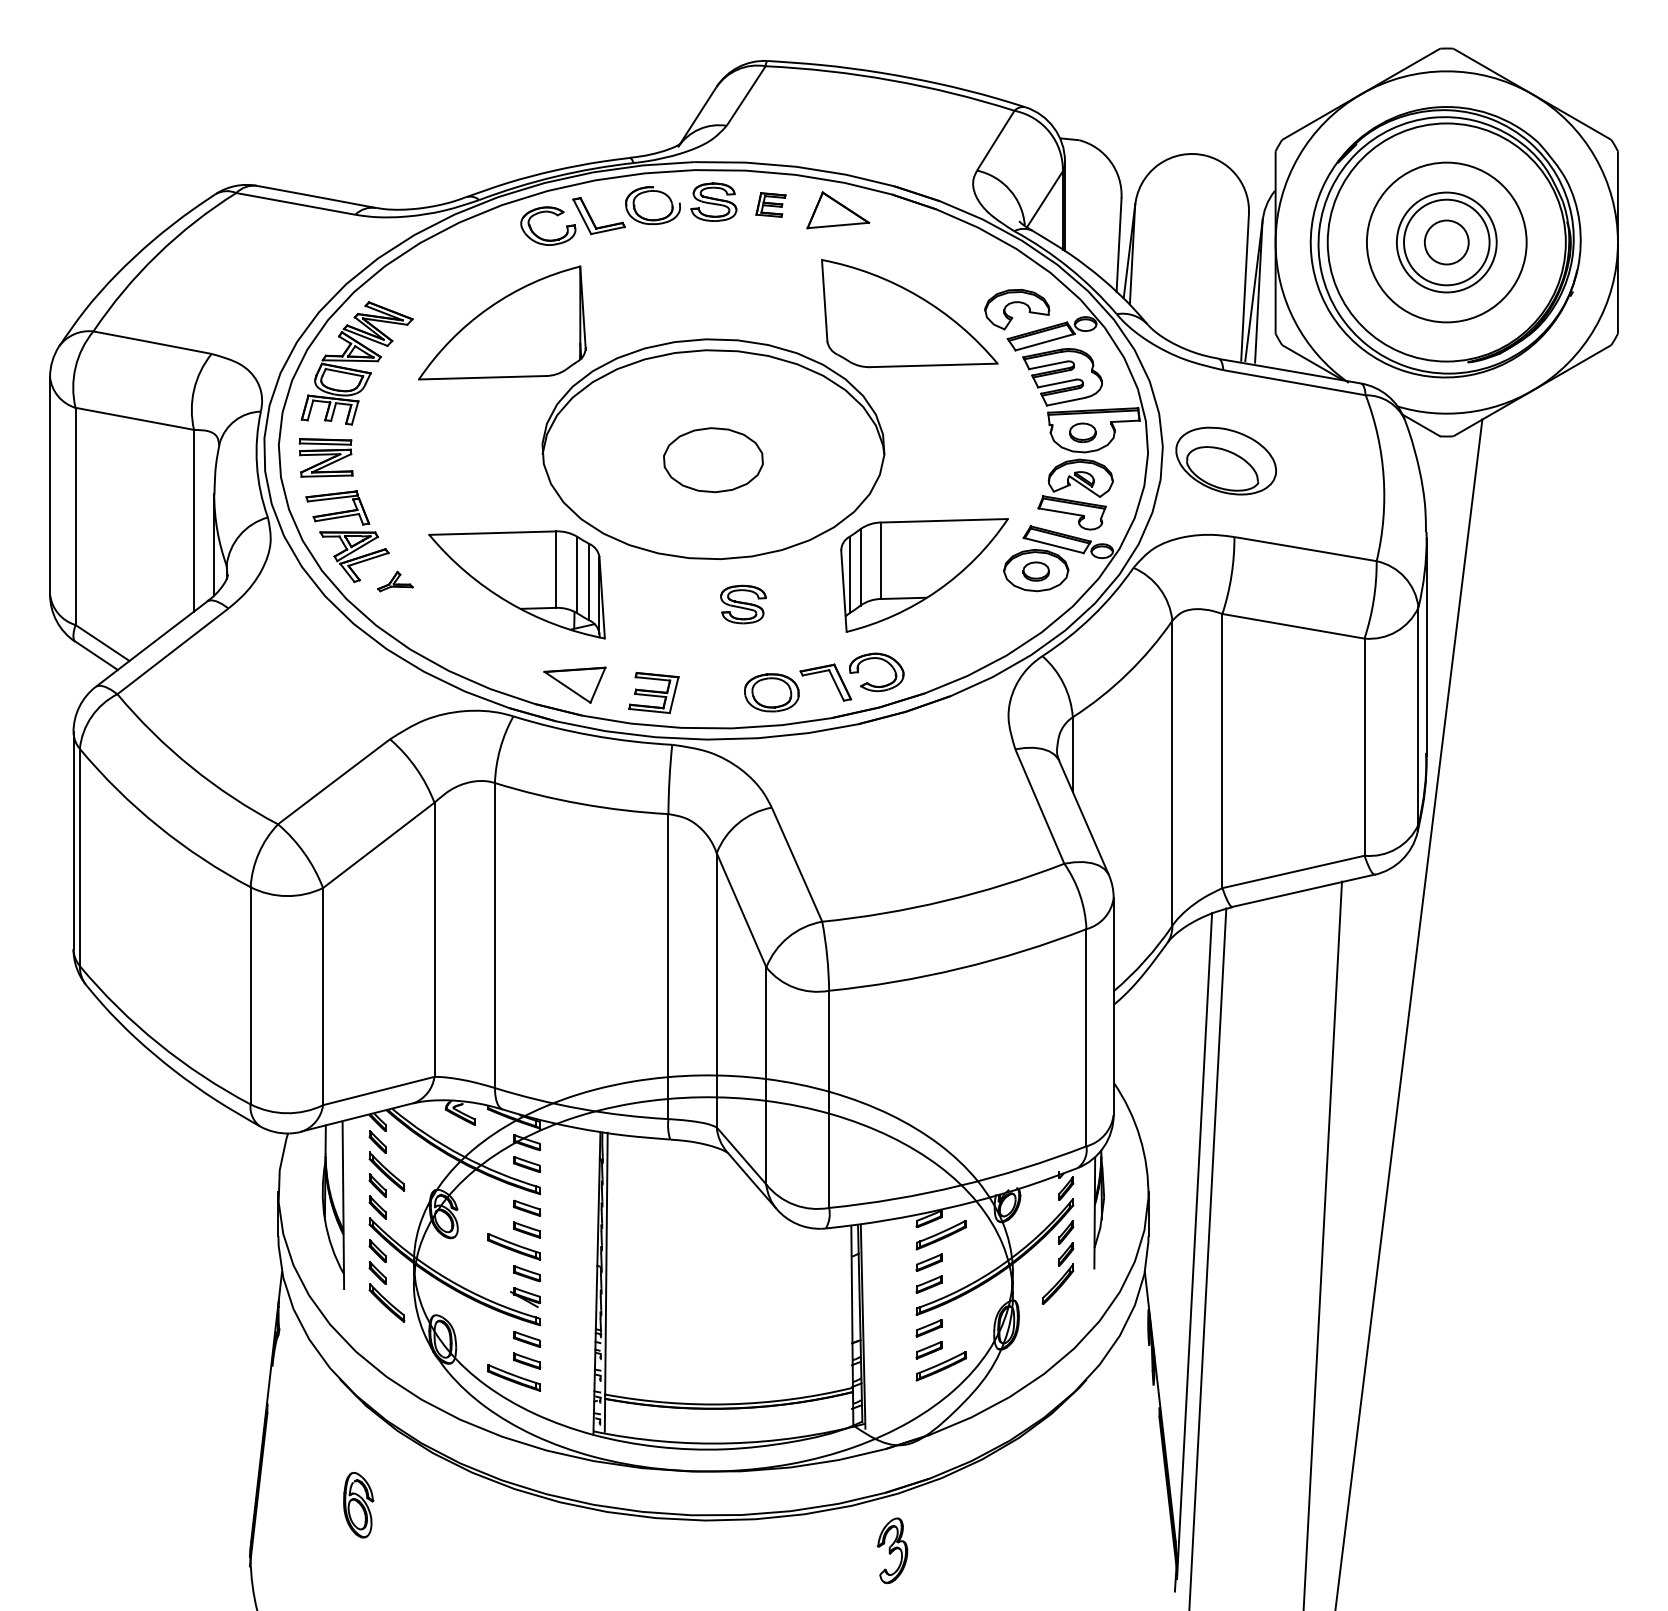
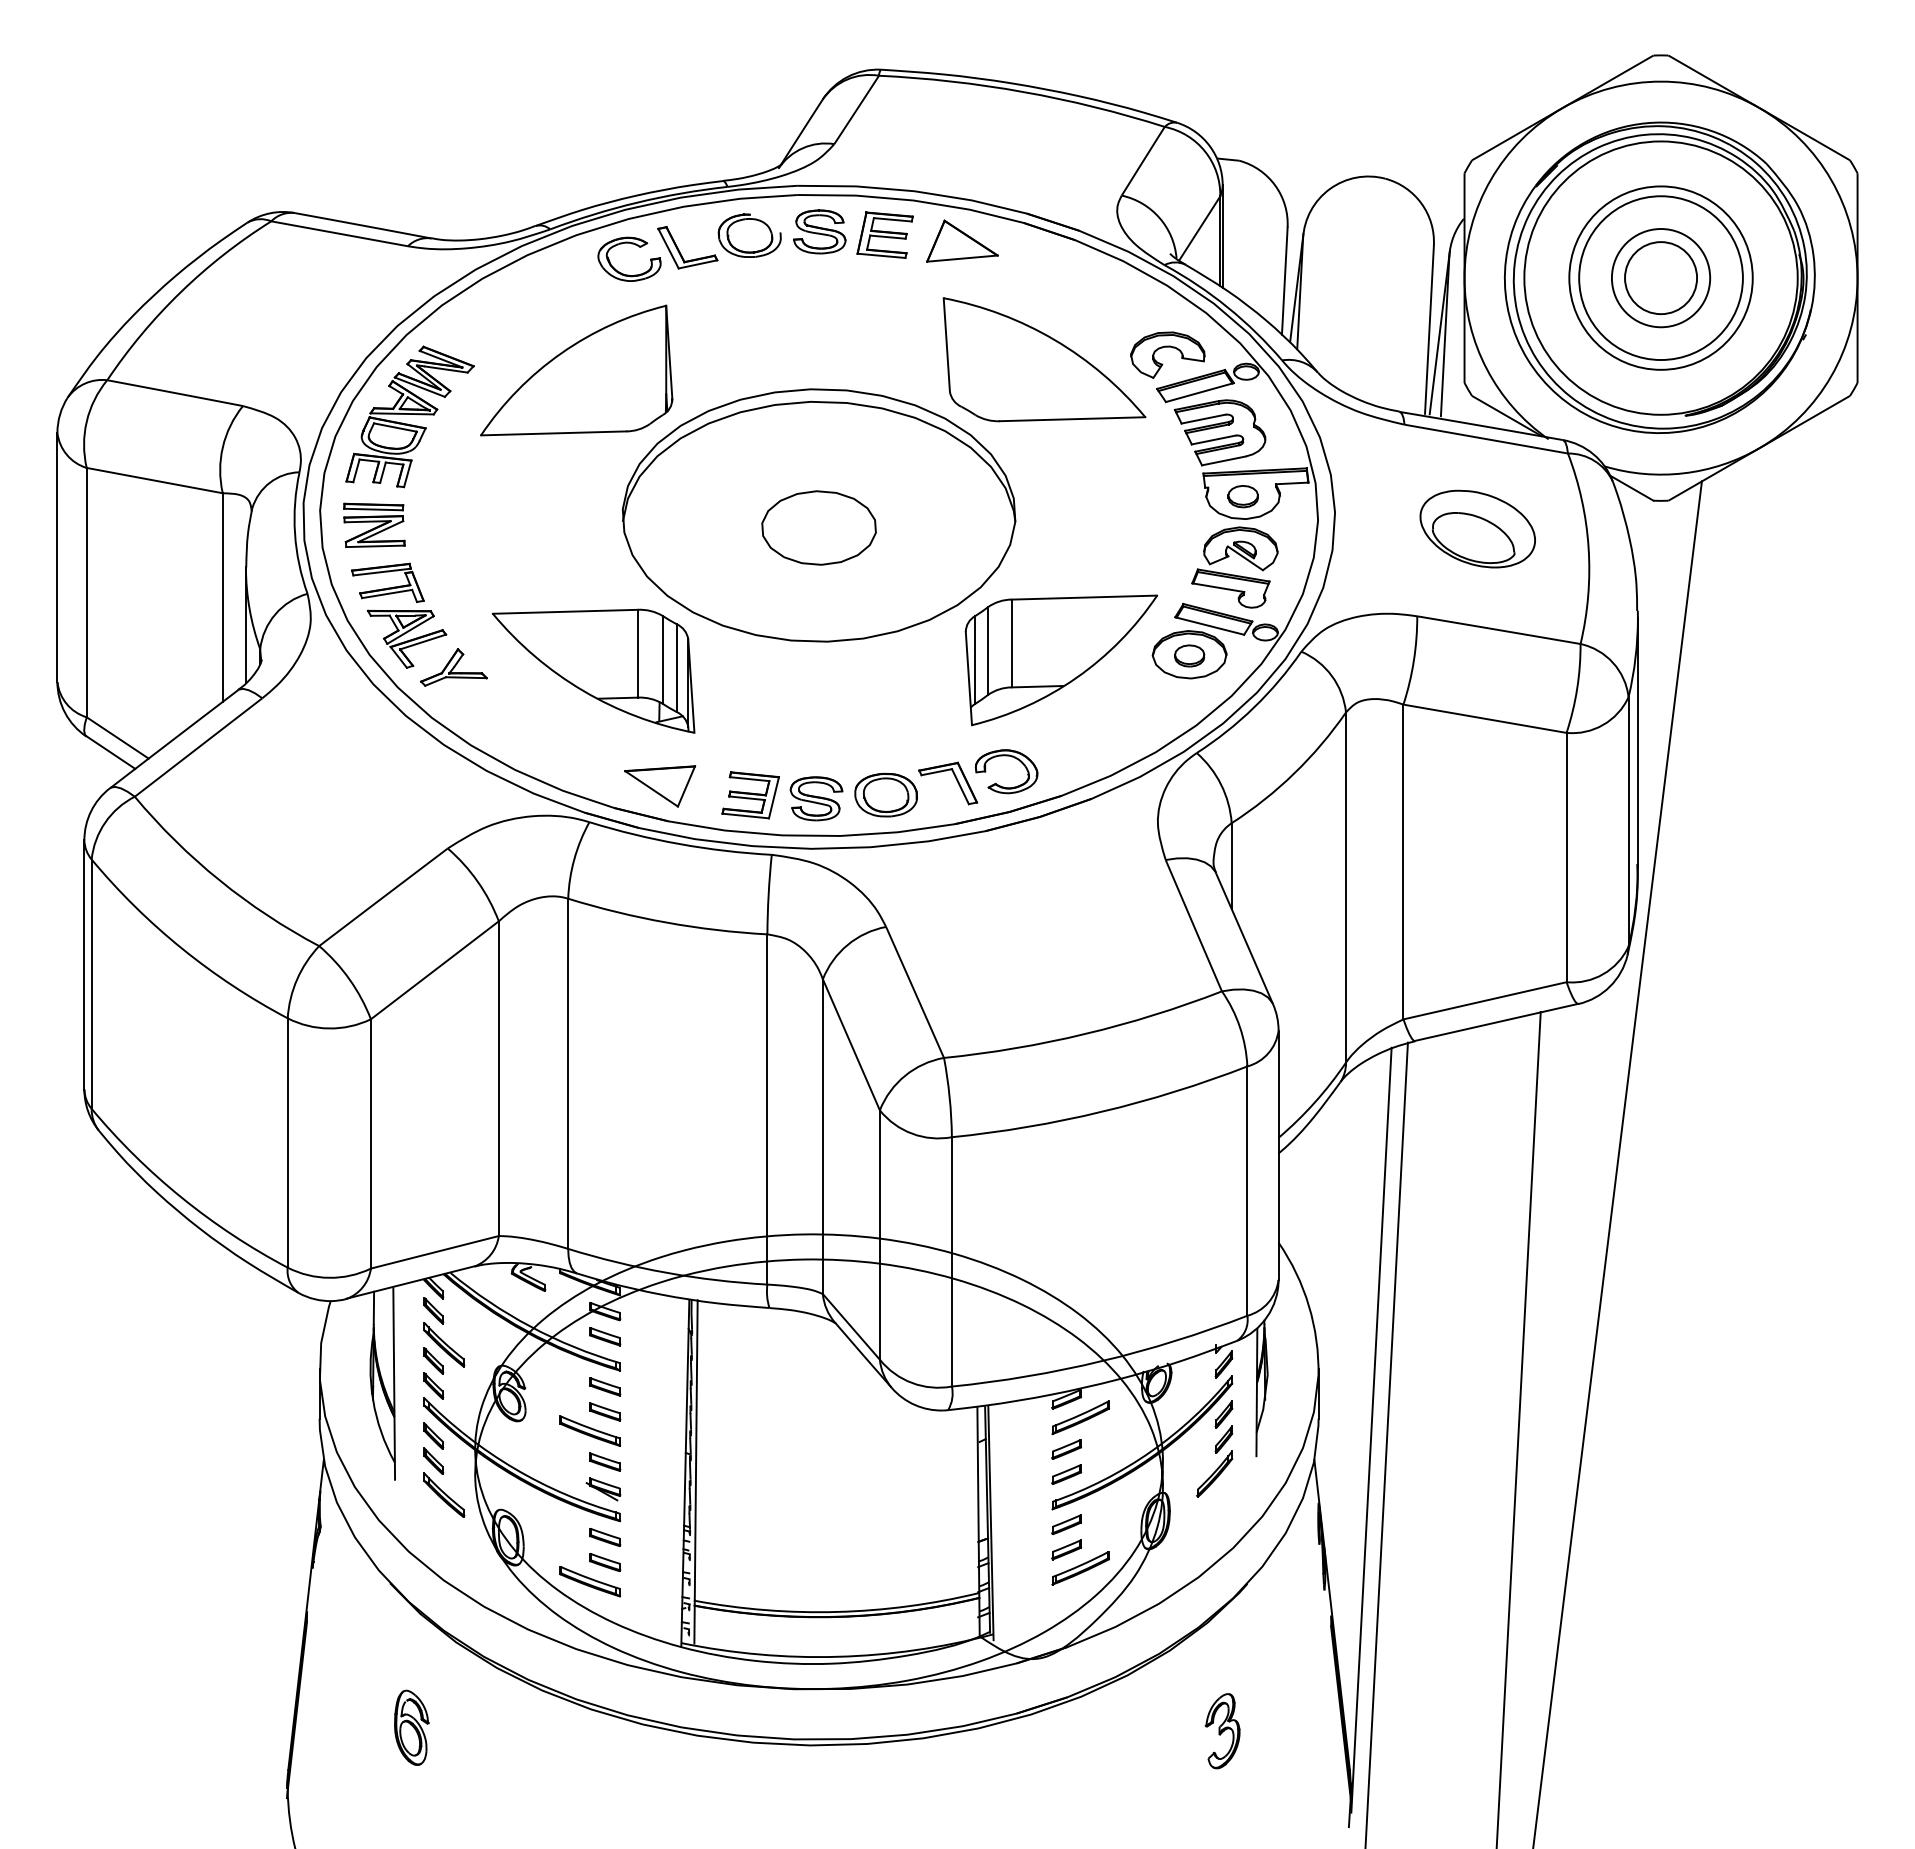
part: (770, 204) -> (884, 234), size x1.67
circle: (1446, 242) -> (1660, 278), size x1.43
circle: (1447, 242) -> (1661, 278), size x1.43
part: (1225, 460) -> (1477, 528), moved
part: (395, 581) -> (453, 667), size x1.67
part: (743, 604) -> (816, 798), moved
part: (892, 1551) -> (1222, 1731), moved

